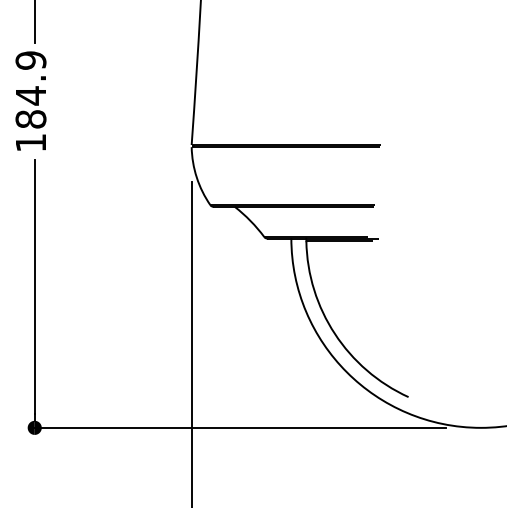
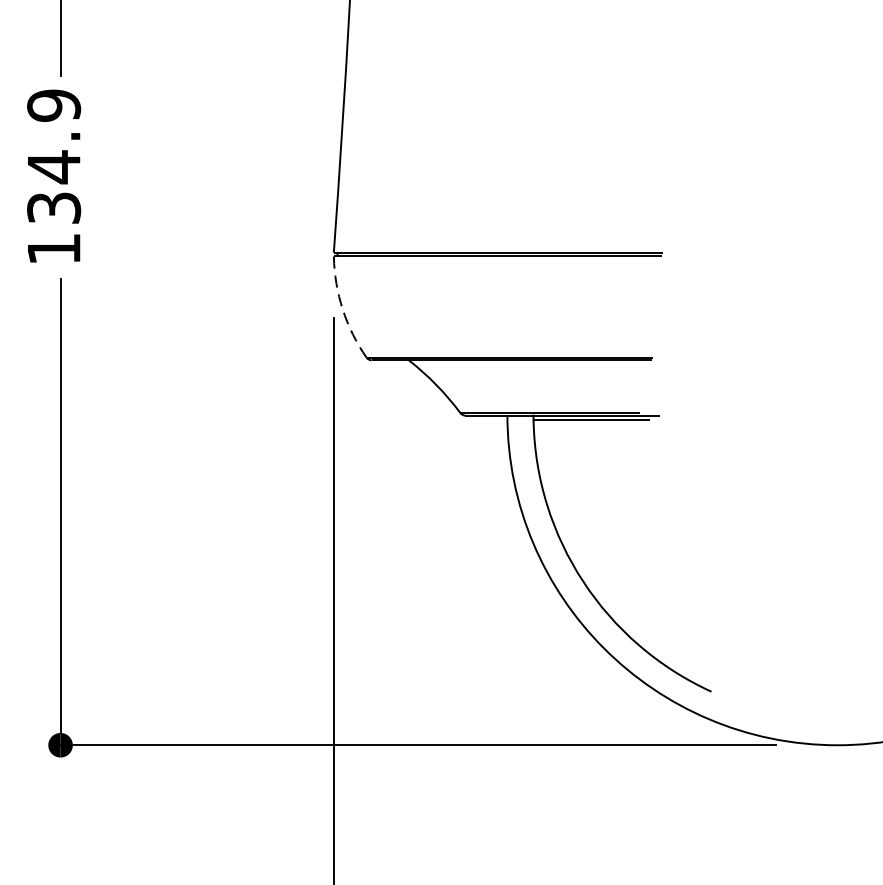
text: (30, 119) -> (53, 208), 184.9 -> 134.9
arc: (196, 177) -> (342, 309), solid -> dashed

